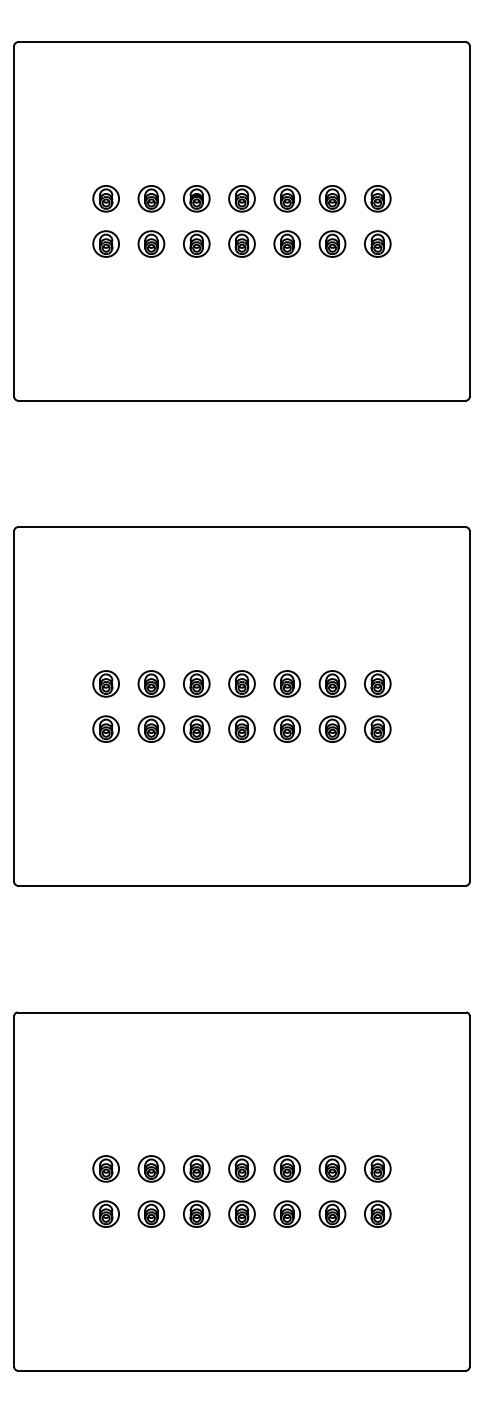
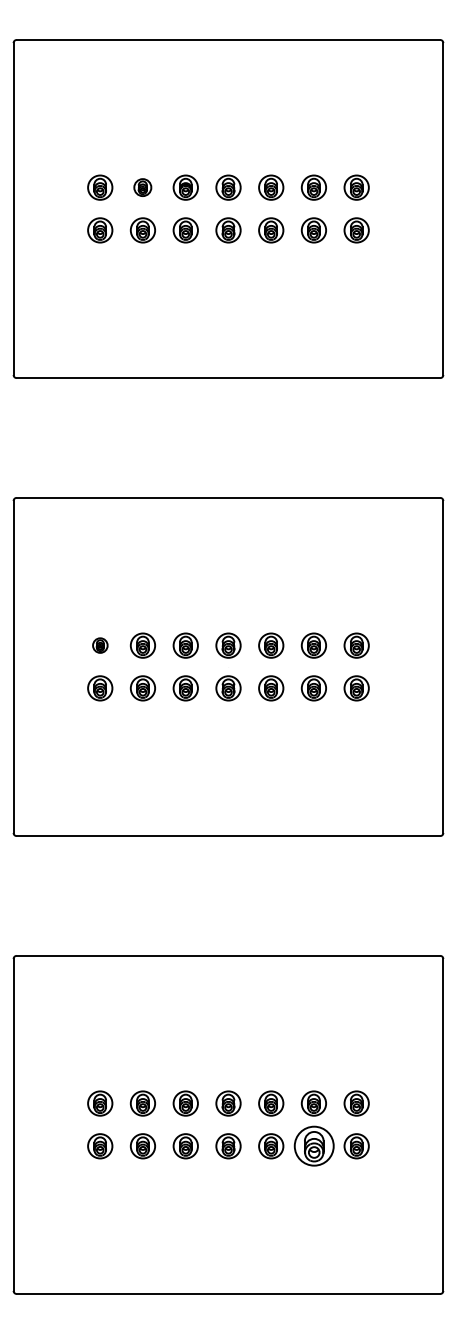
part: (150, 198) -> (142, 187), size x0.7
part: (106, 683) -> (100, 645), size x0.6
part: (332, 1214) -> (313, 1146), size x1.6

